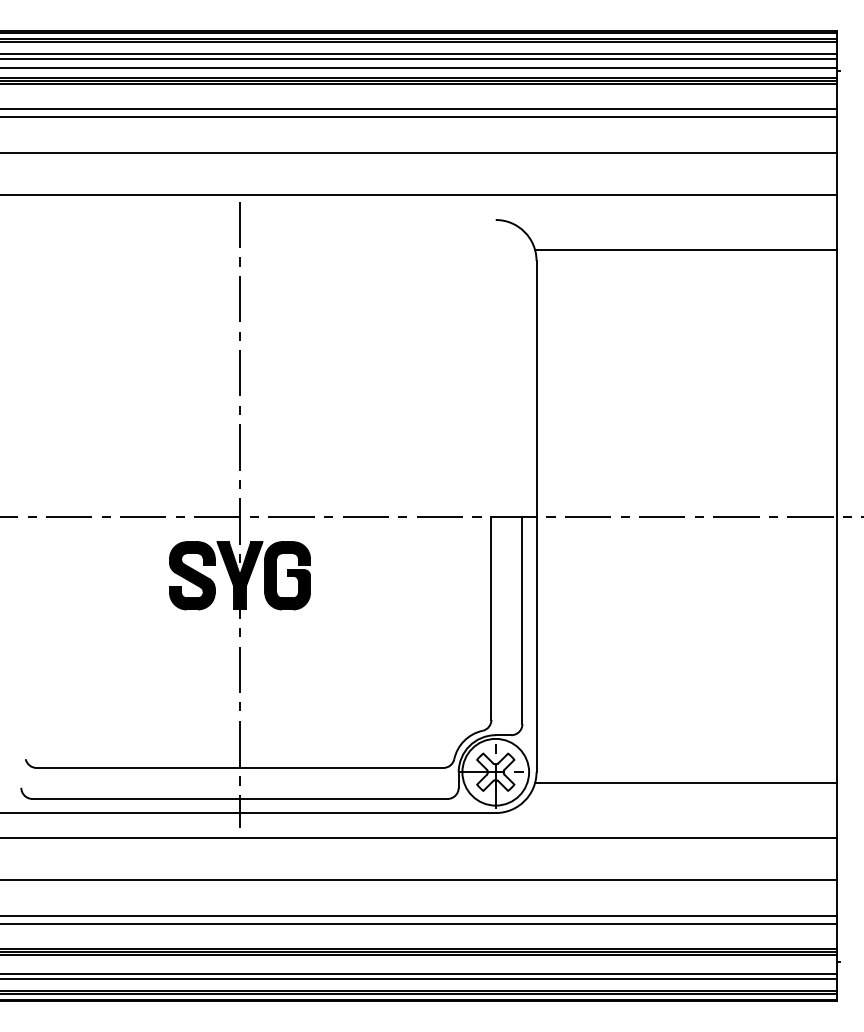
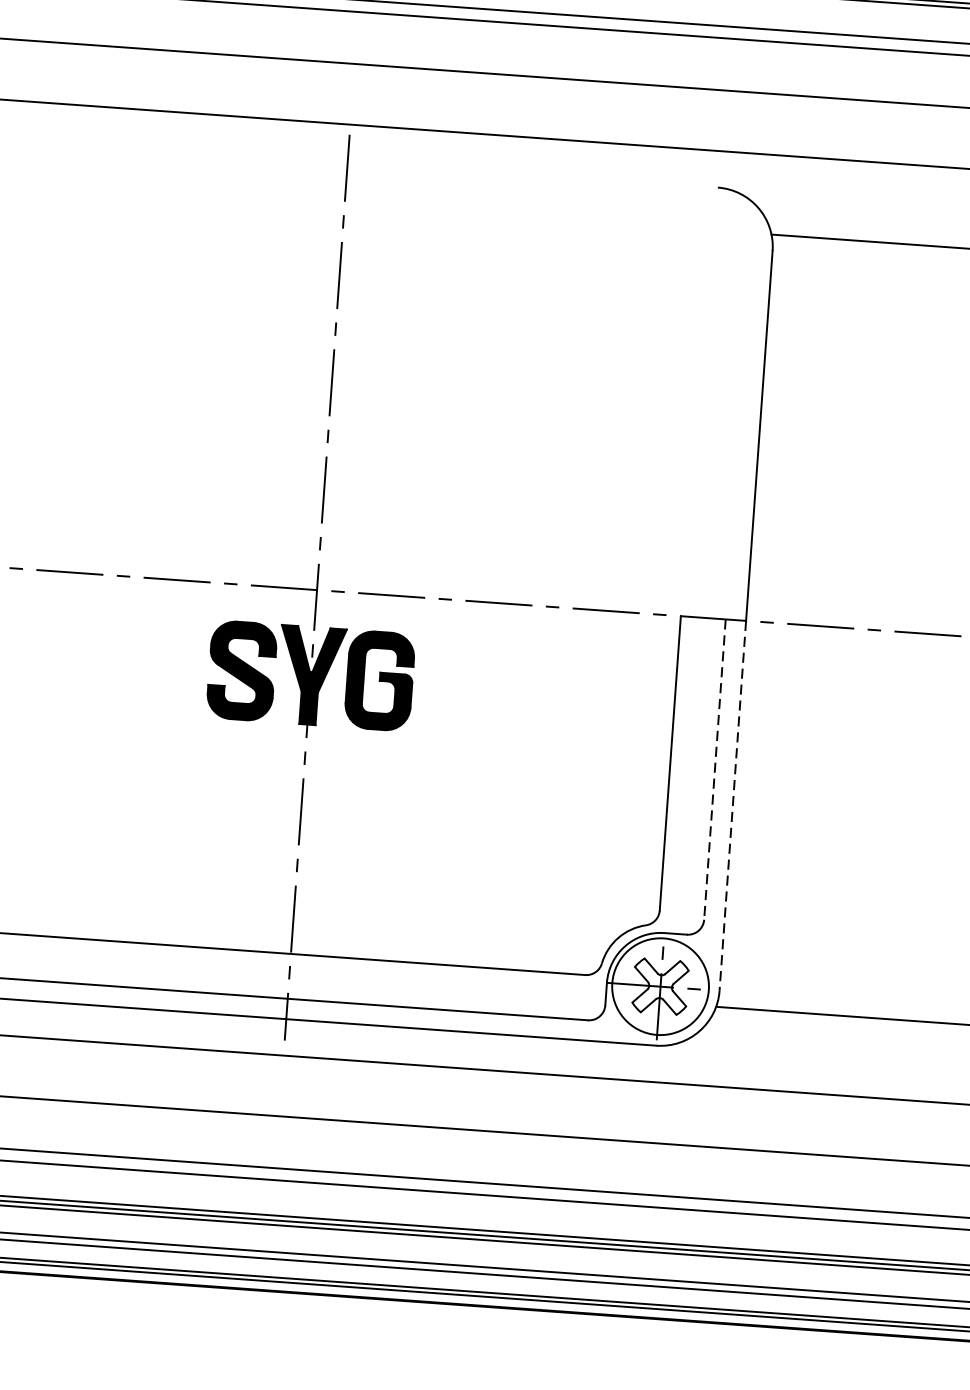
line: (522, 620) -> (714, 769), solid -> dashed
line: (536, 644) -> (732, 806), solid -> dashed

